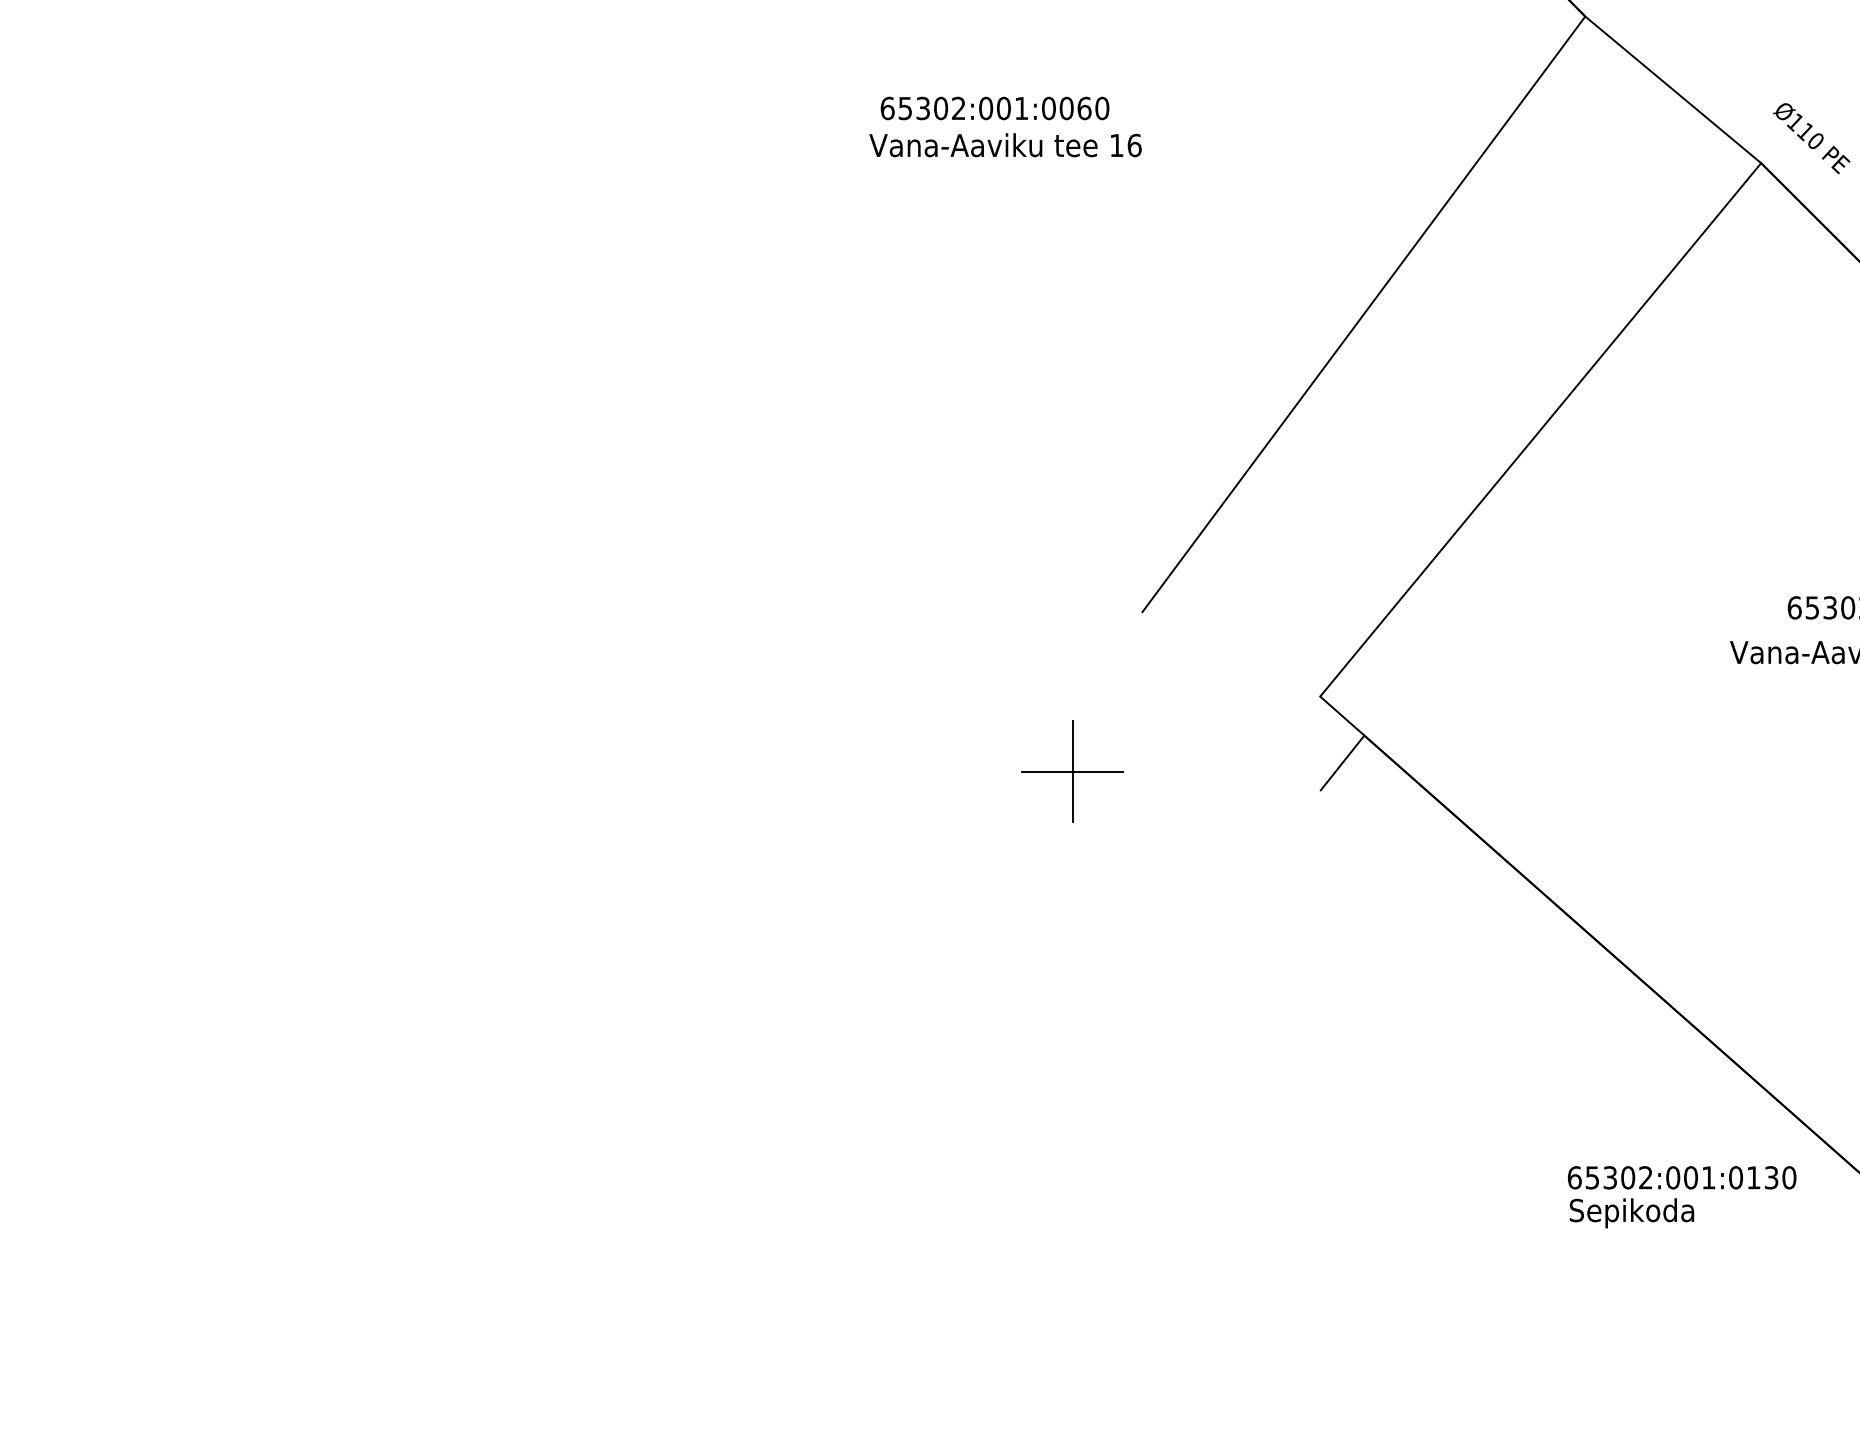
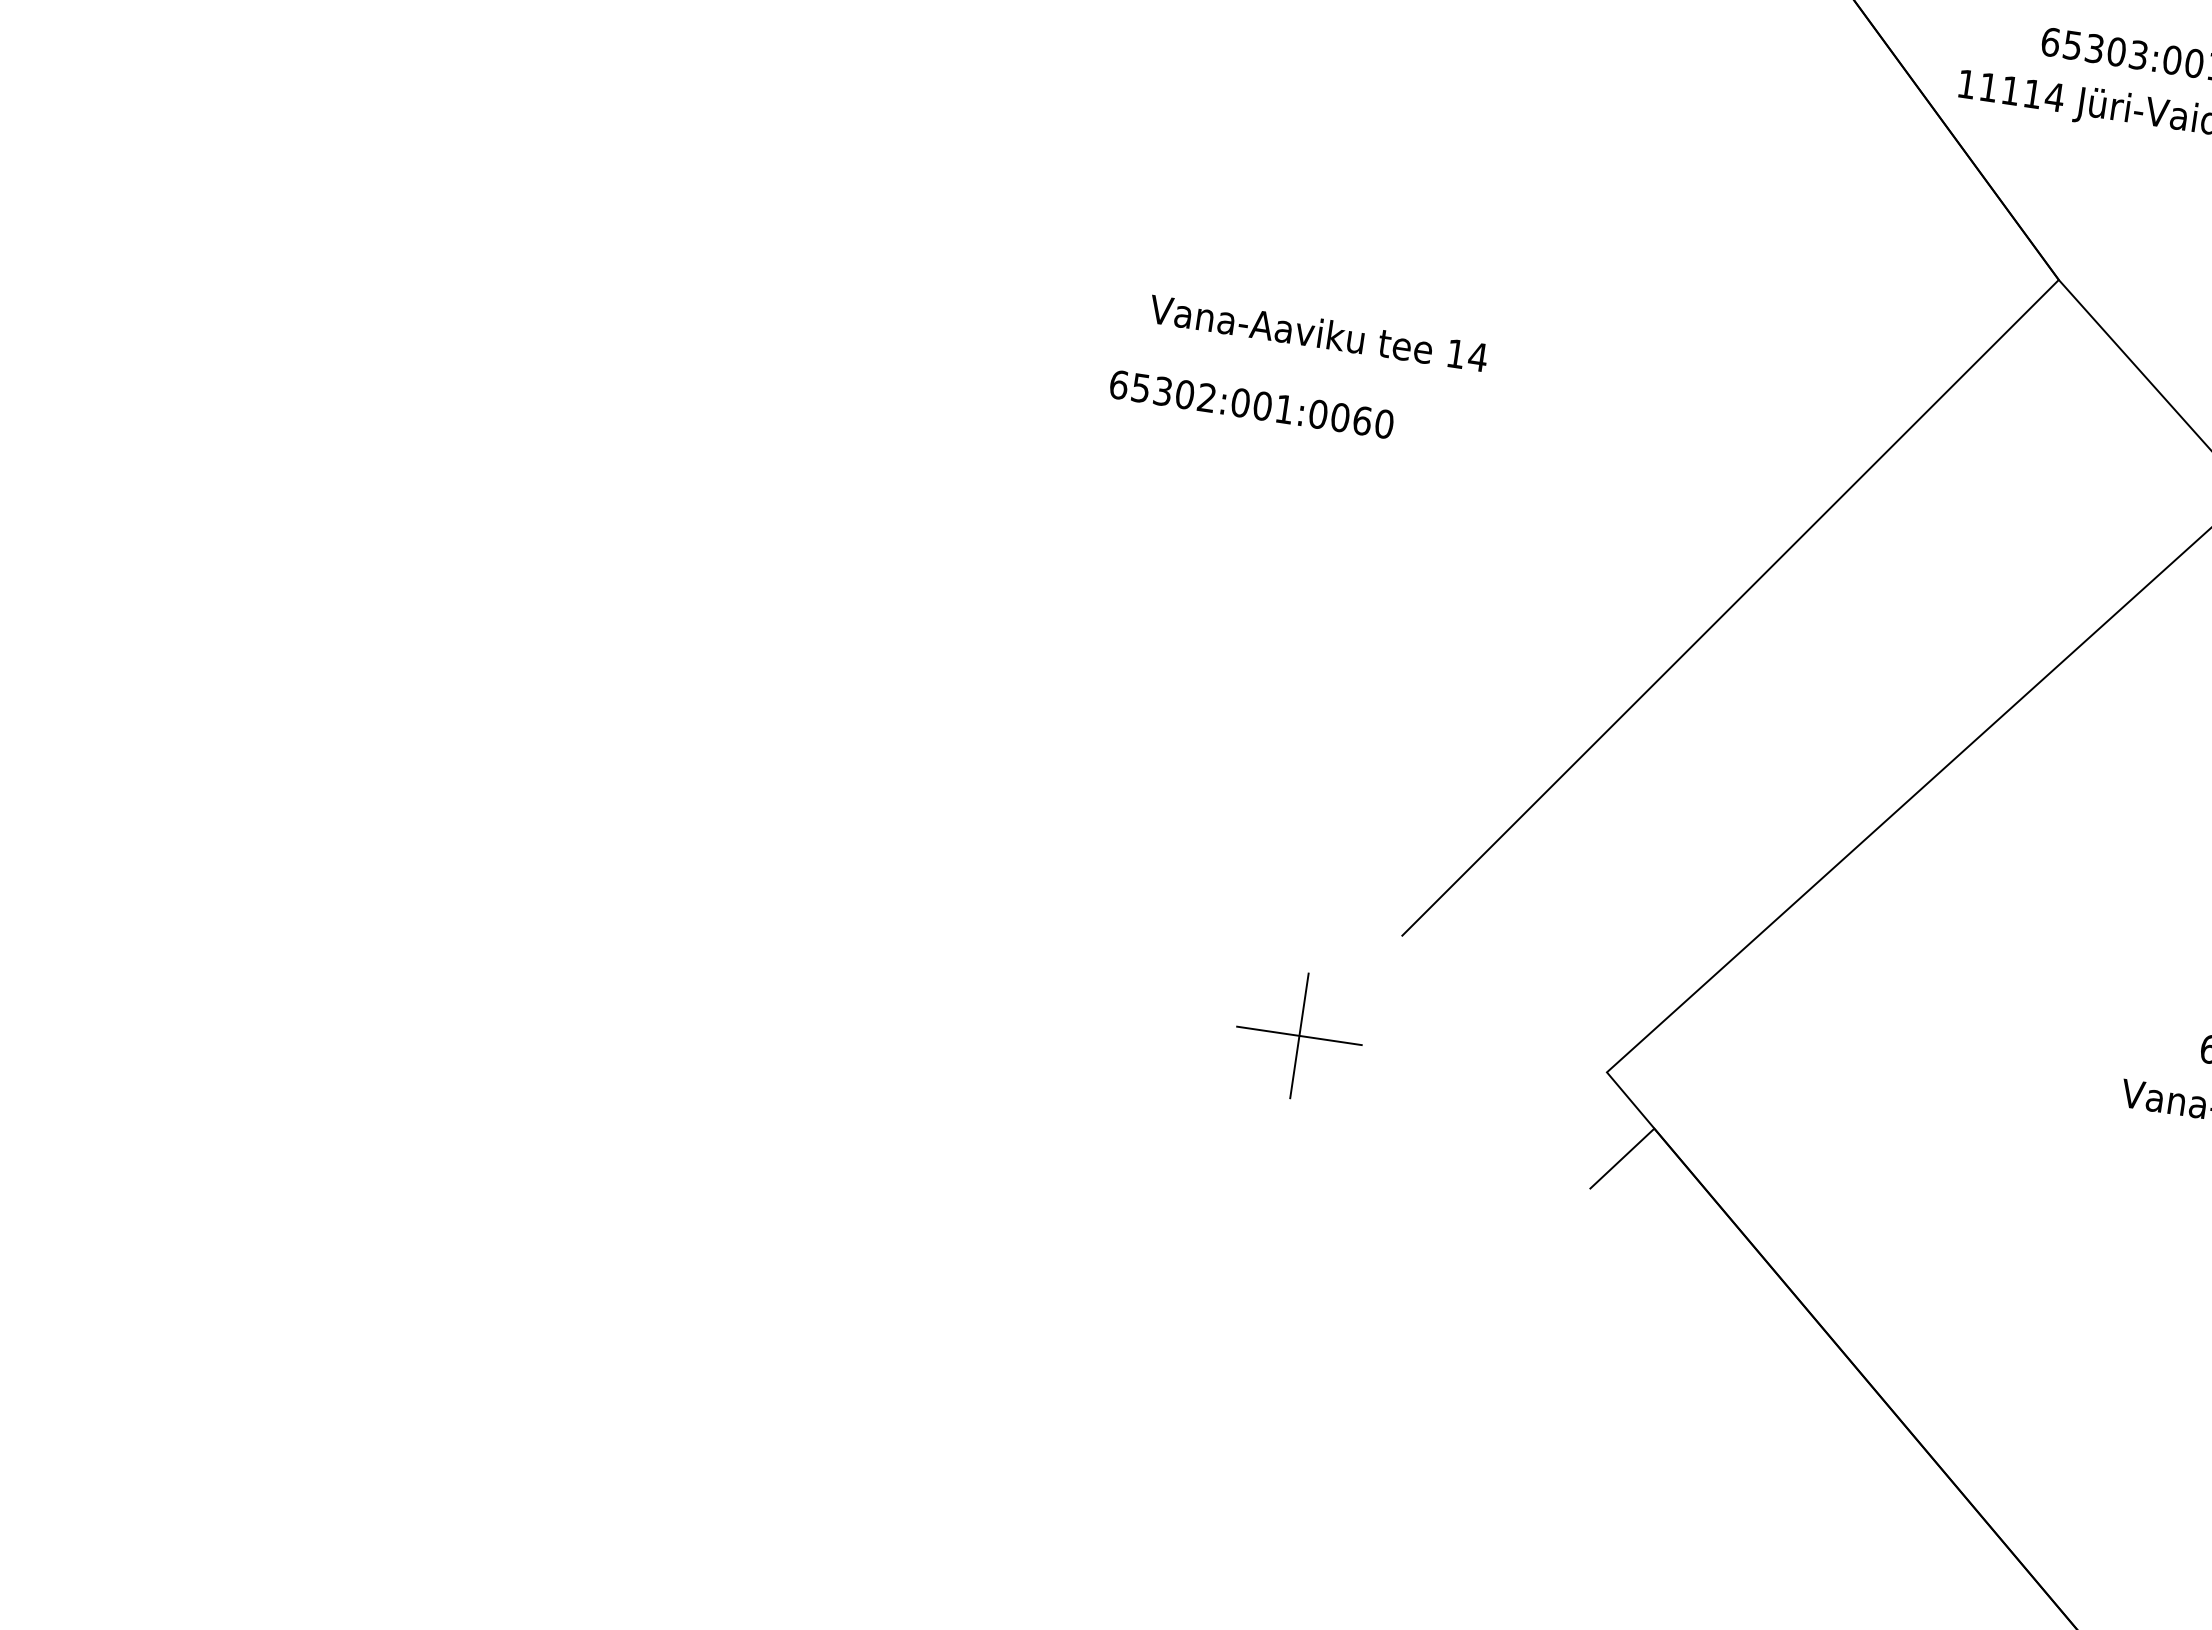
text: (994, 108) -> (1251, 404), moved
text: (1134, 145) -> (1477, 357), 16 -> 14
part: (1072, 771) -> (1299, 1035), moved

